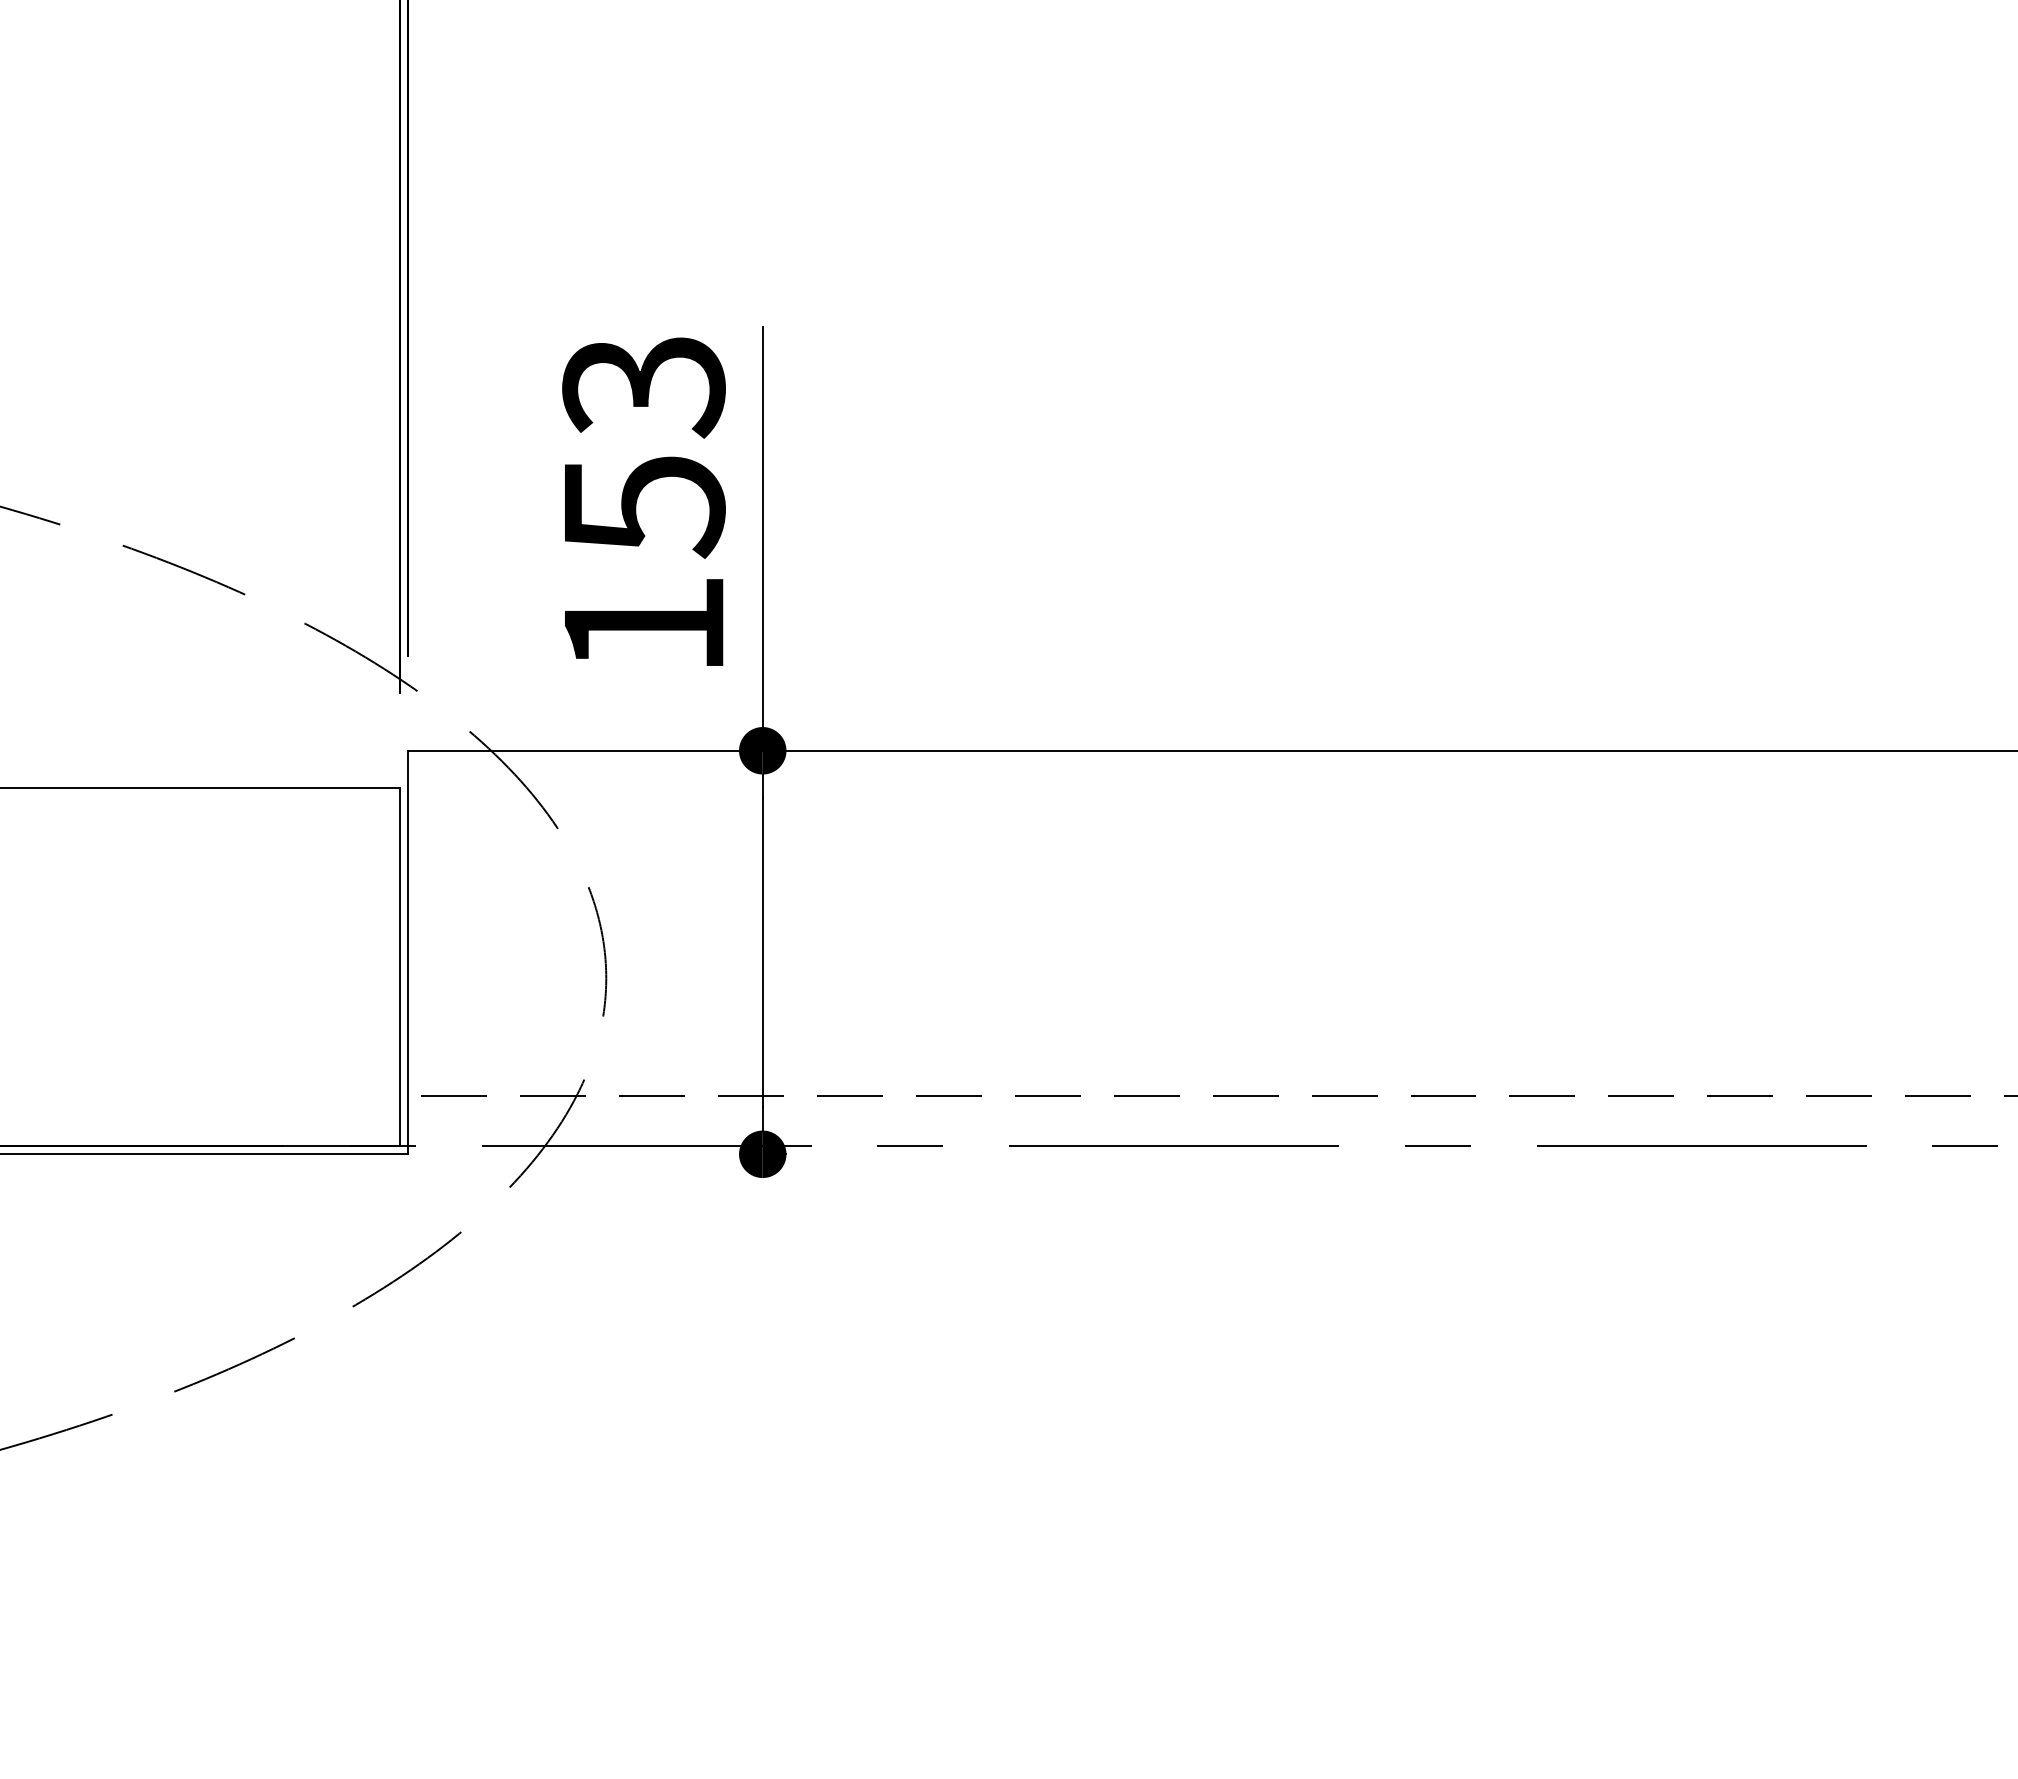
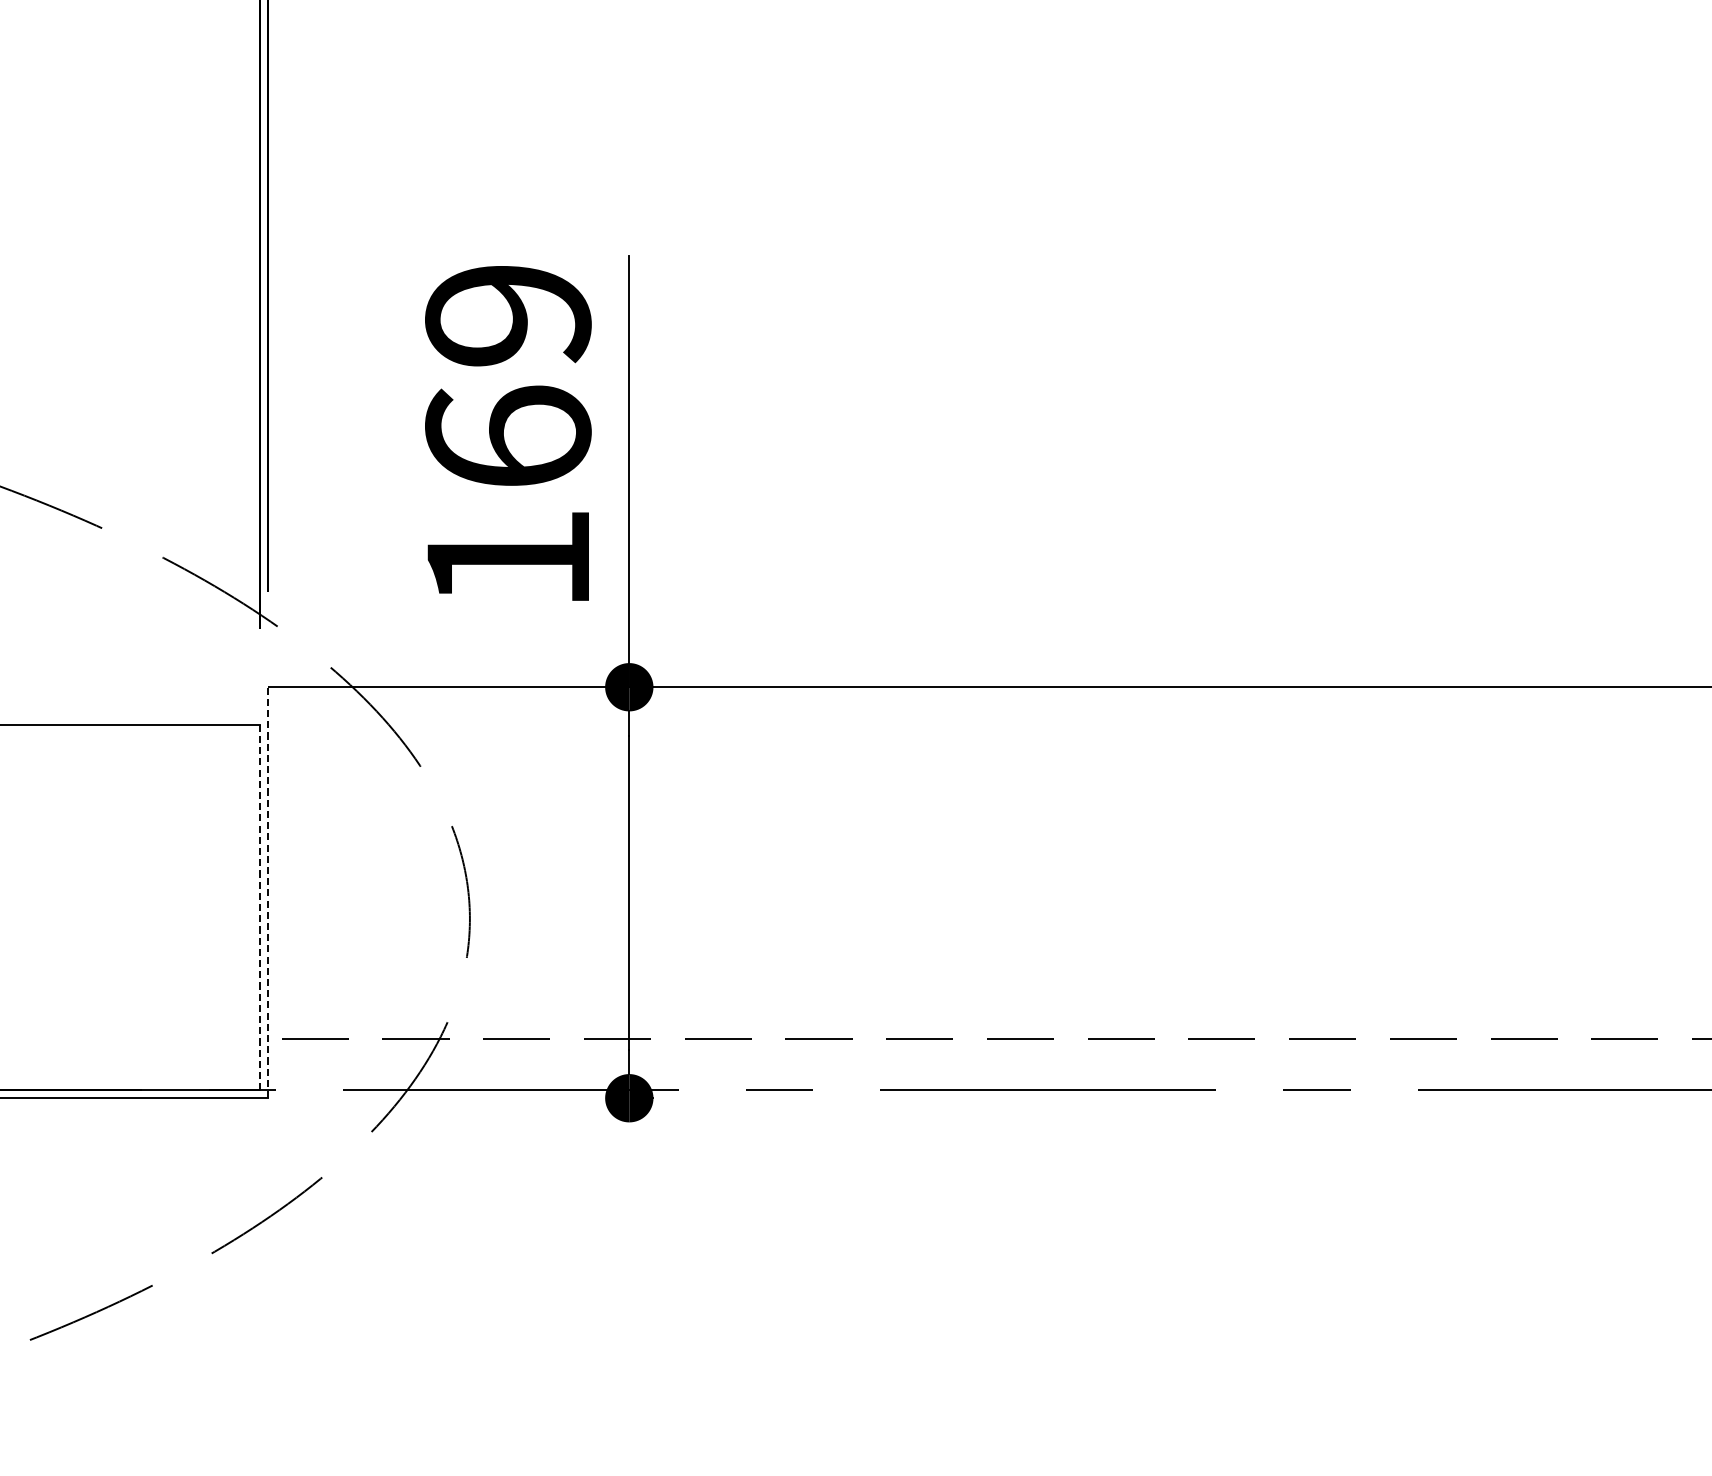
text: (643, 447) -> (507, 378), 153 -> 169
line: (408, 952) -> (268, 892), solid -> dashed
line: (400, 967) -> (260, 907), solid -> dashed

